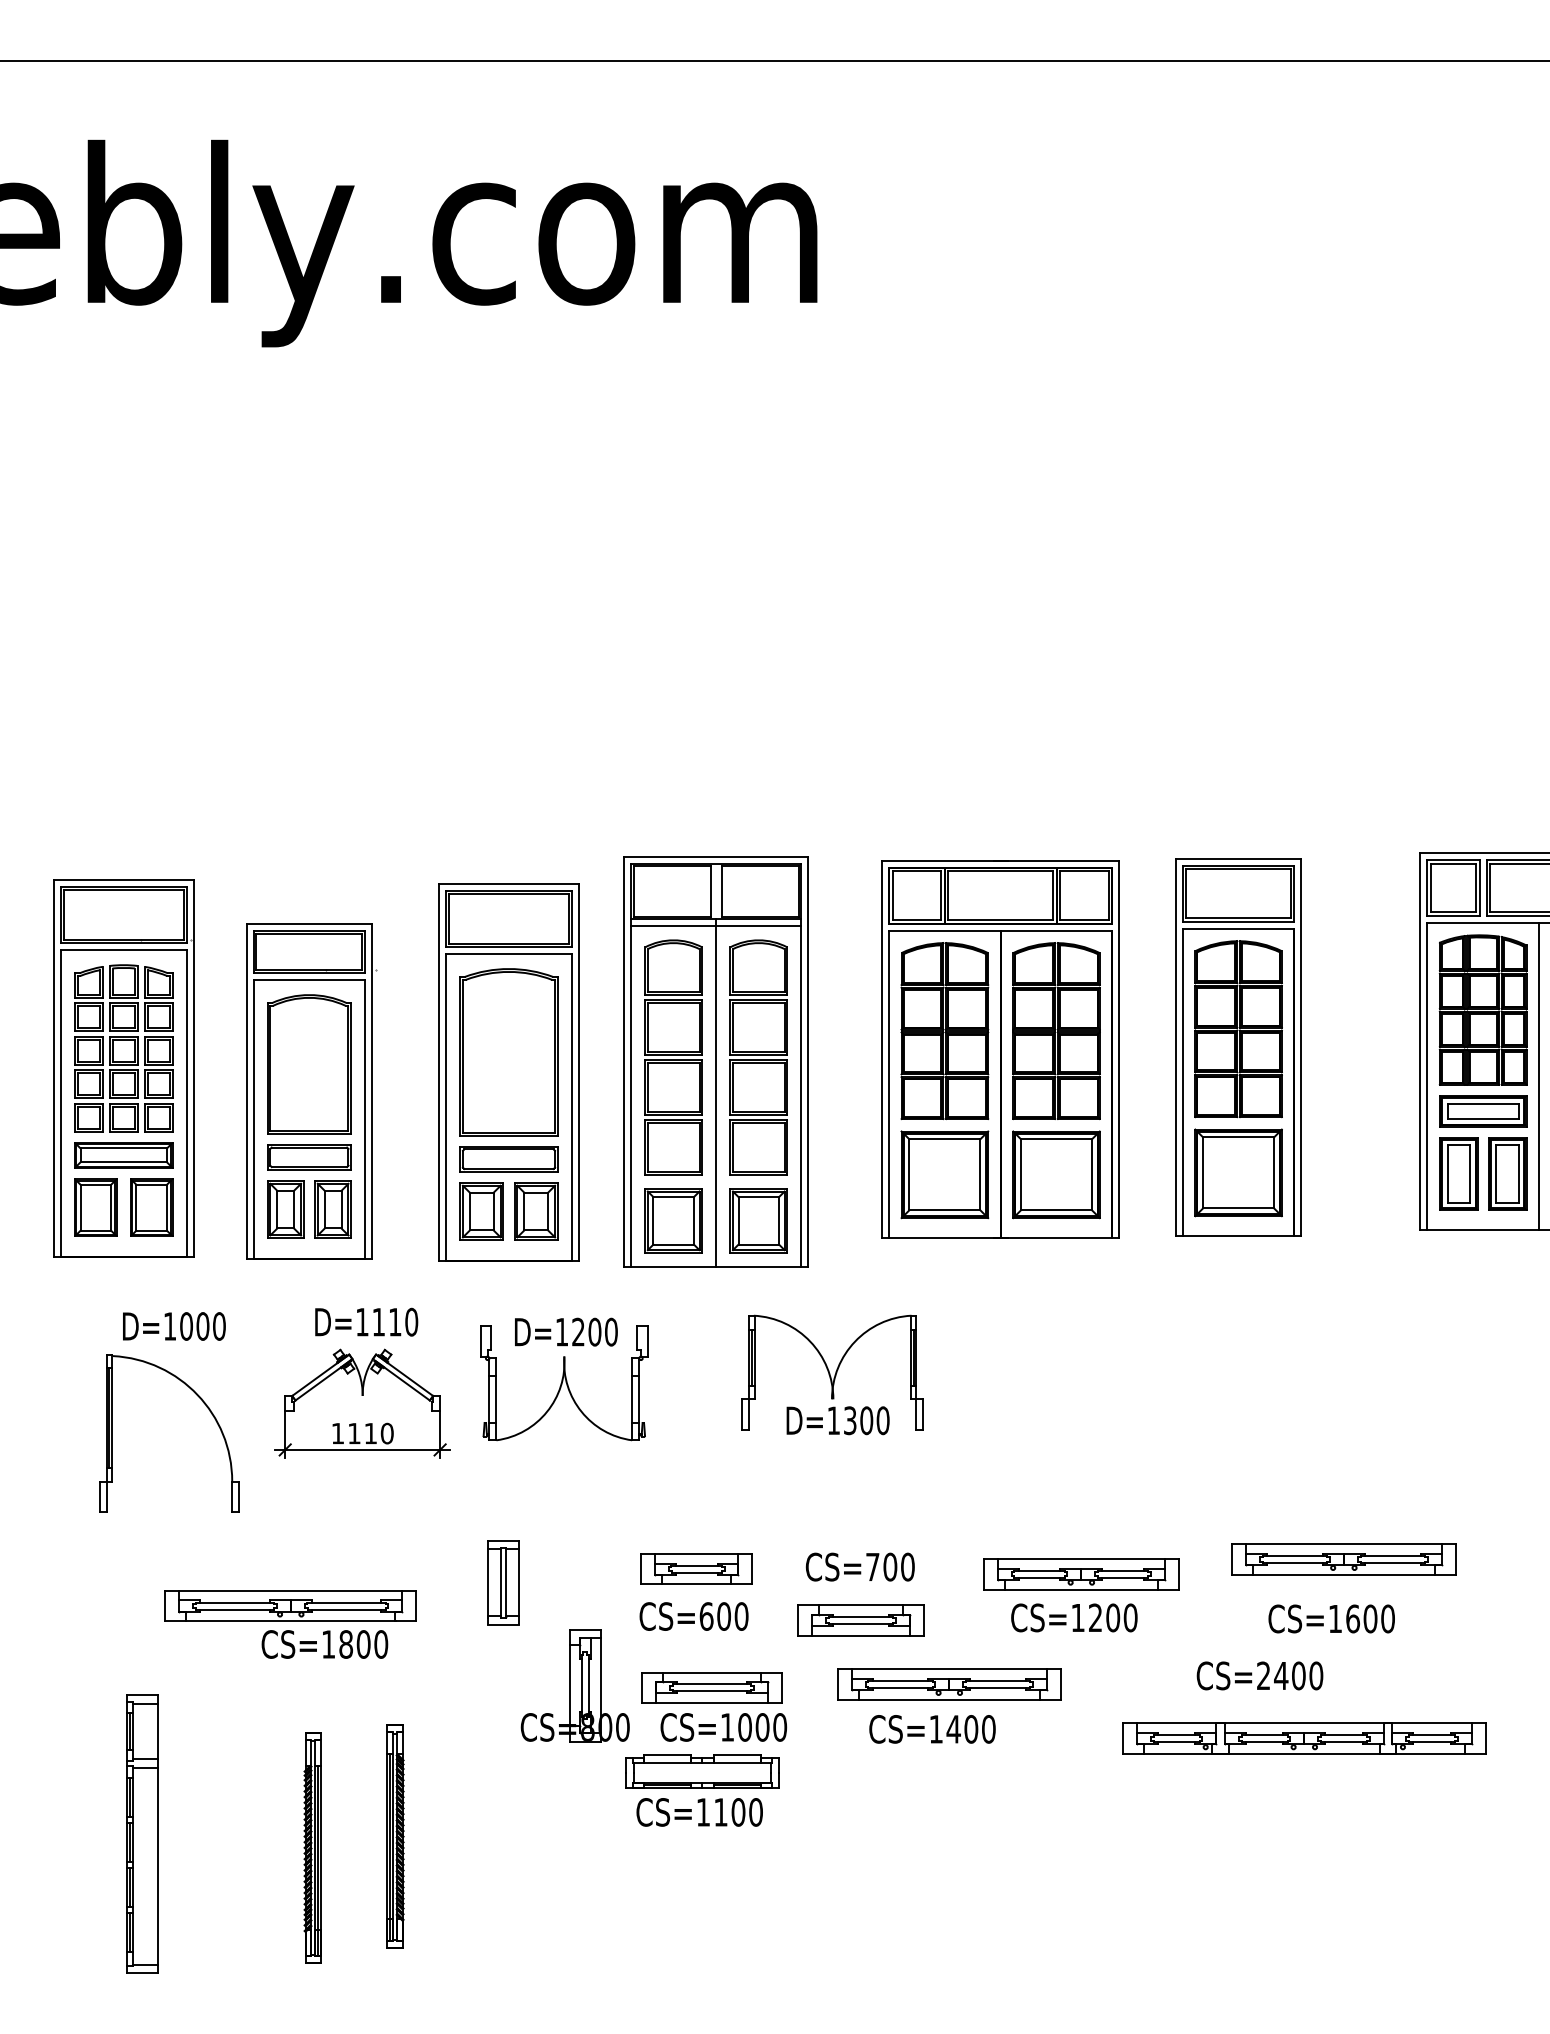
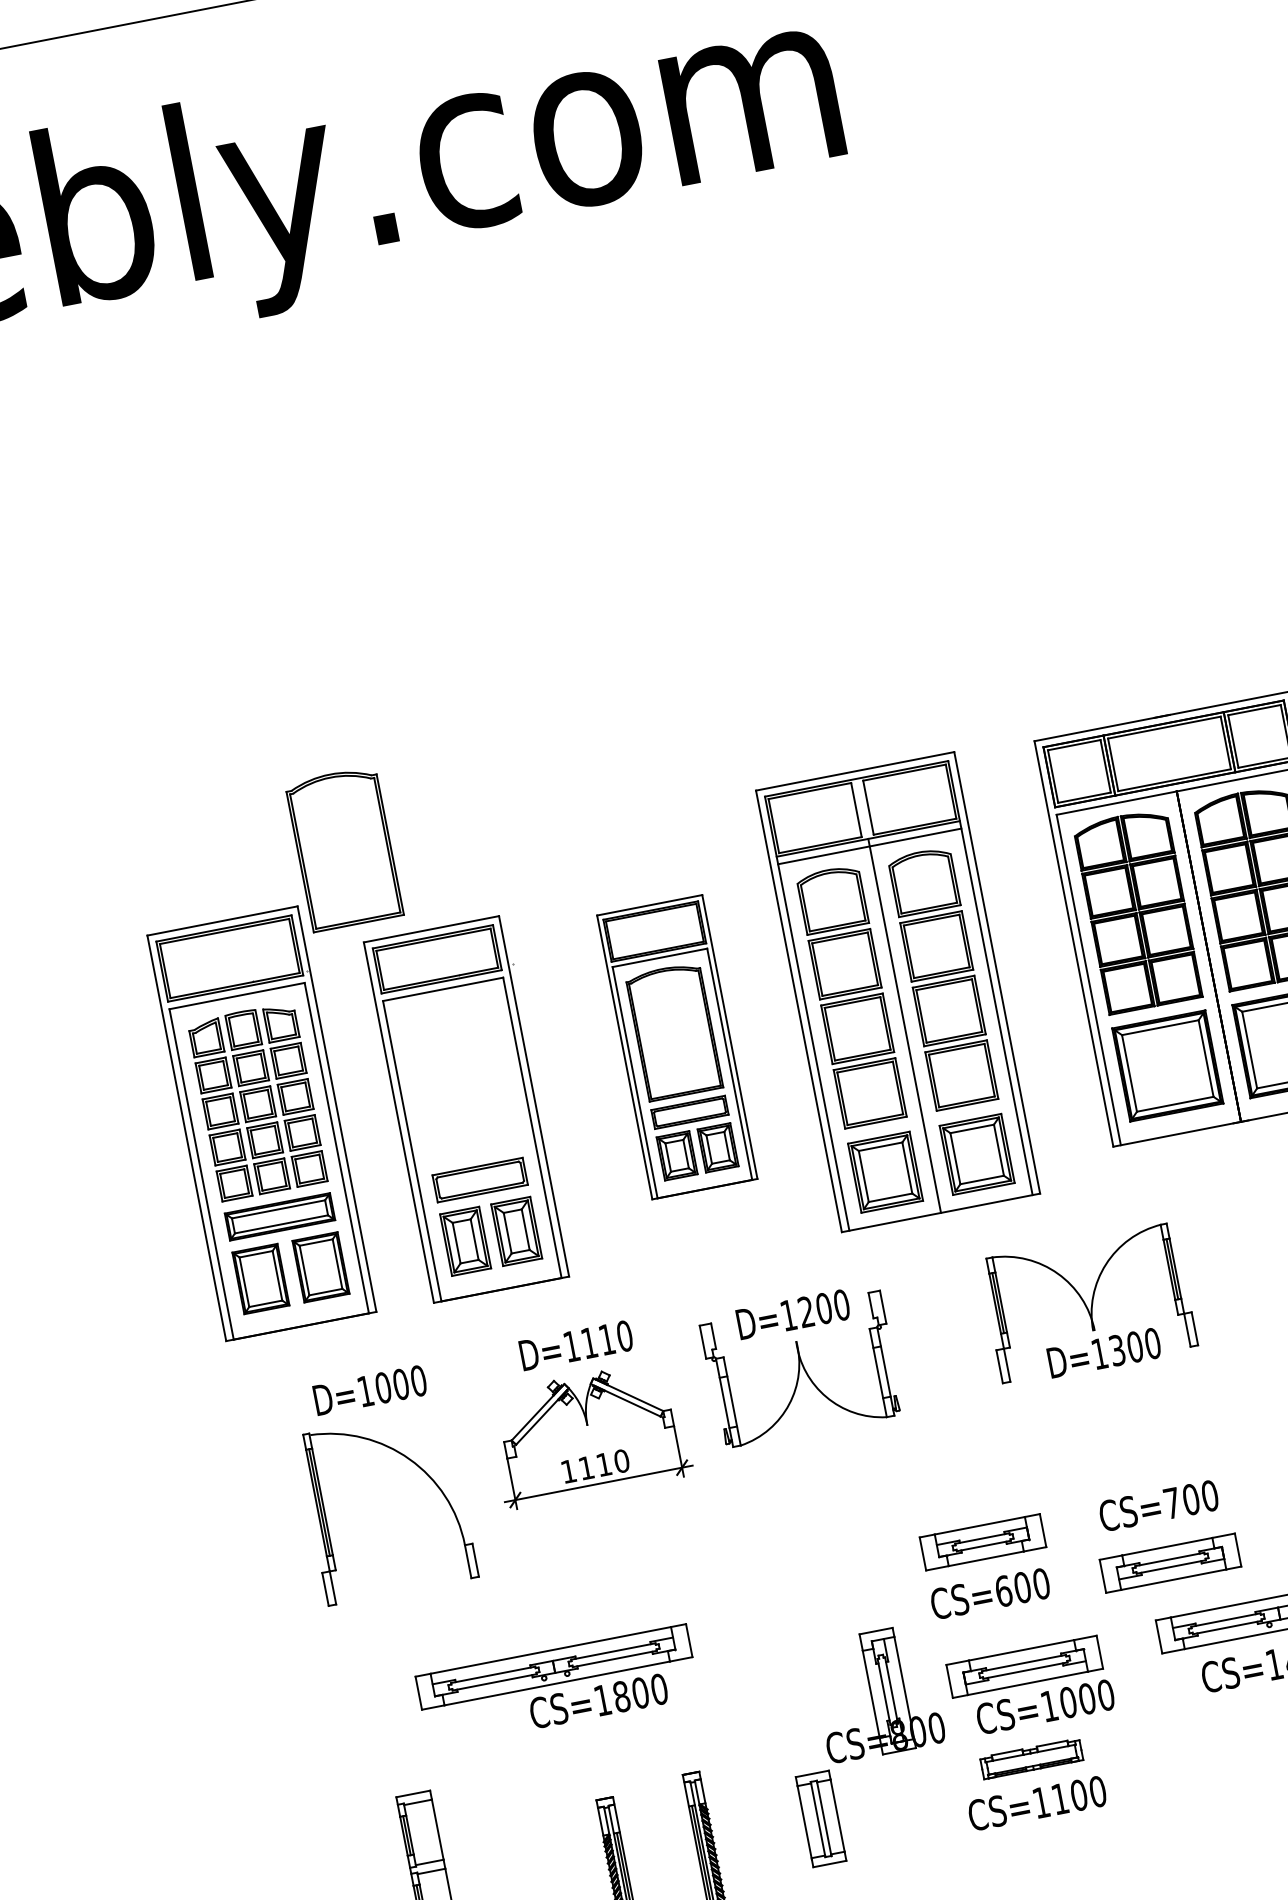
part: (309, 1064) -> (344, 849), moved
part: (508, 1072) -> (676, 1047), size x0.7
part: (503, 1582) -> (821, 1818), moved
part: (702, 1771) -> (1031, 1758), size x0.6

